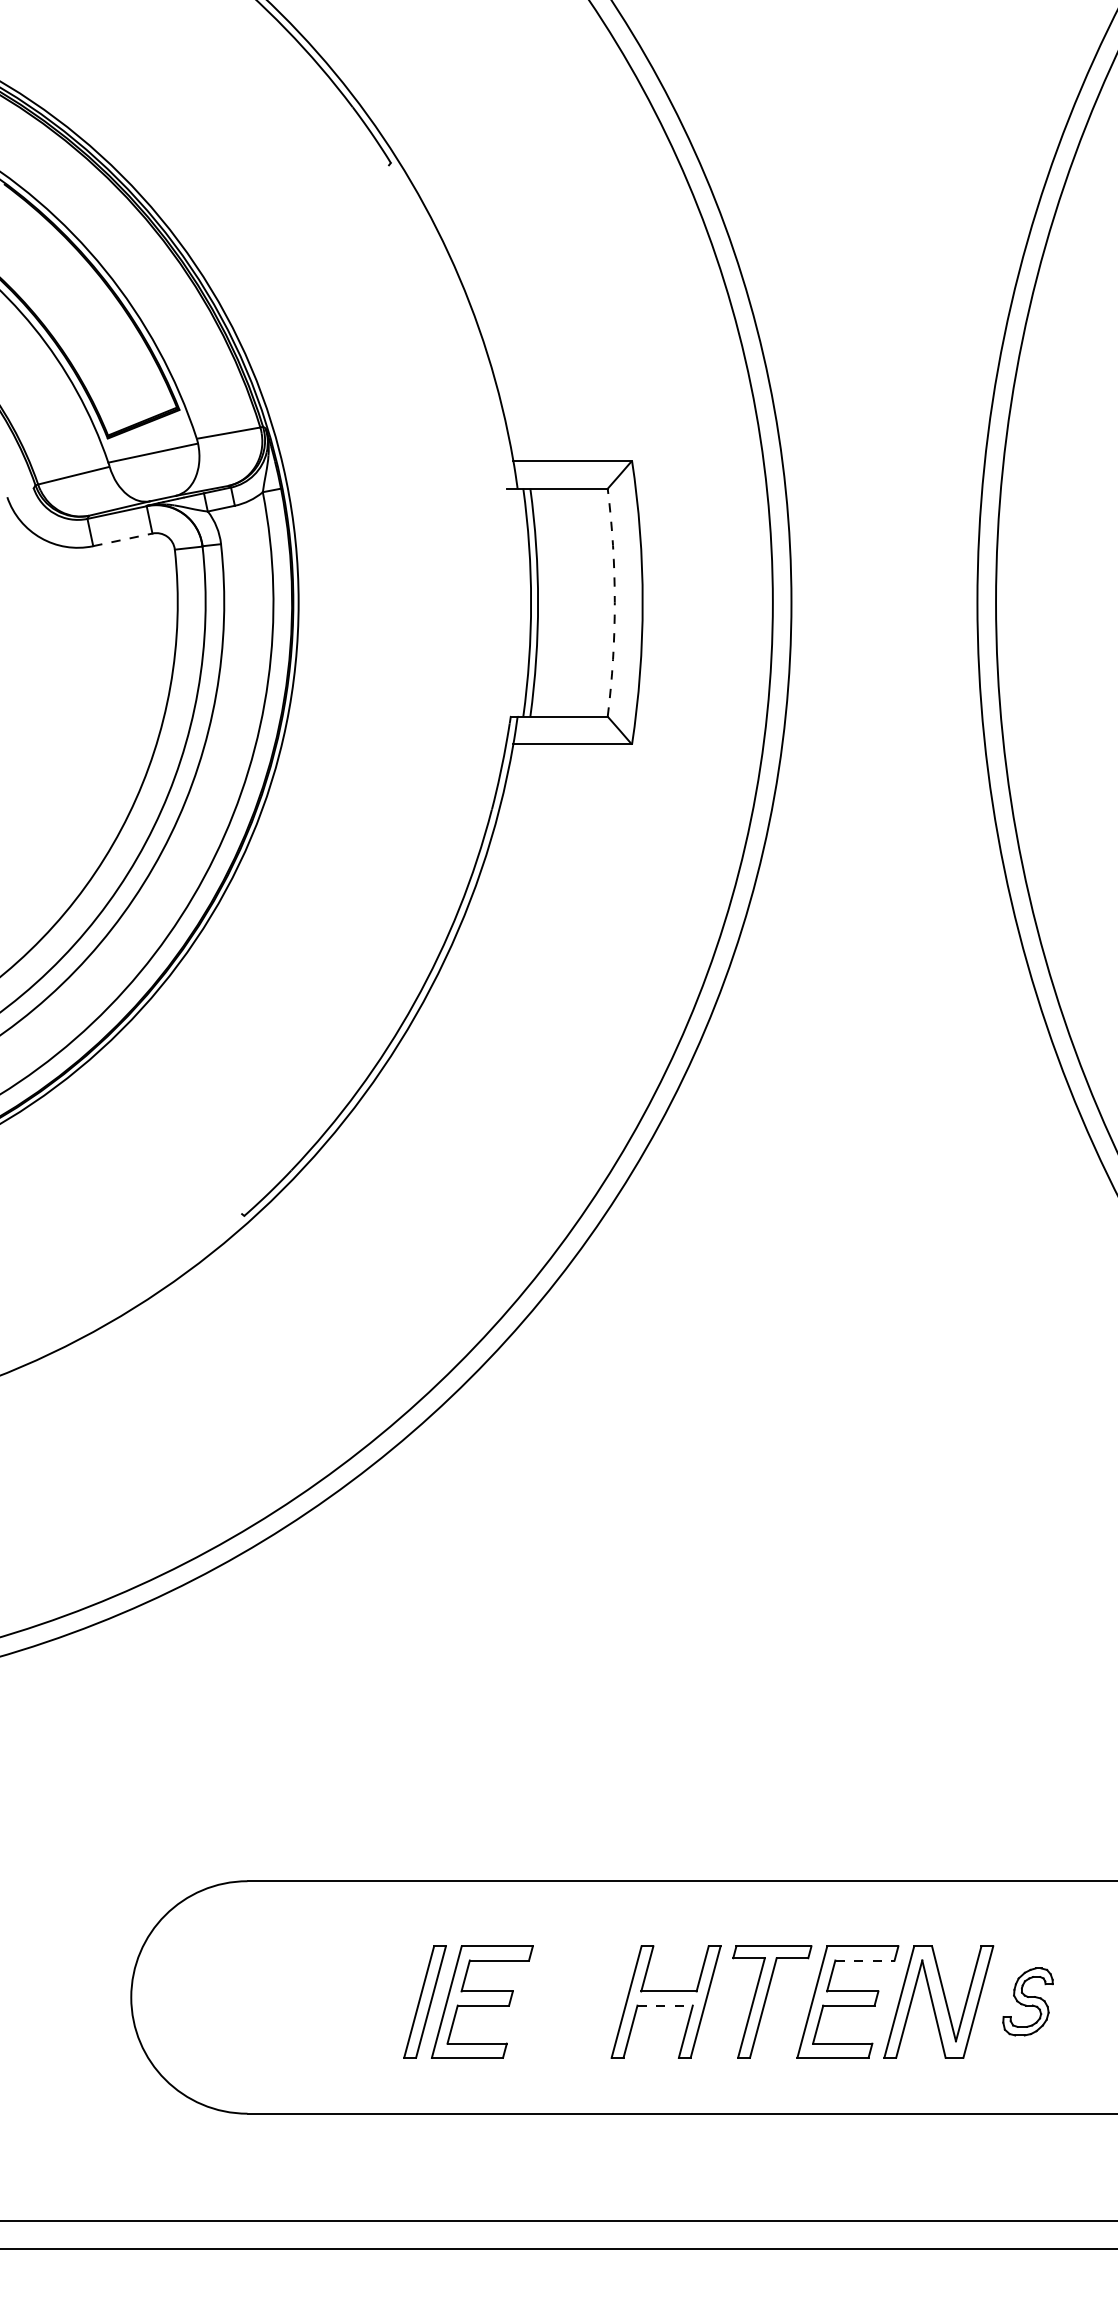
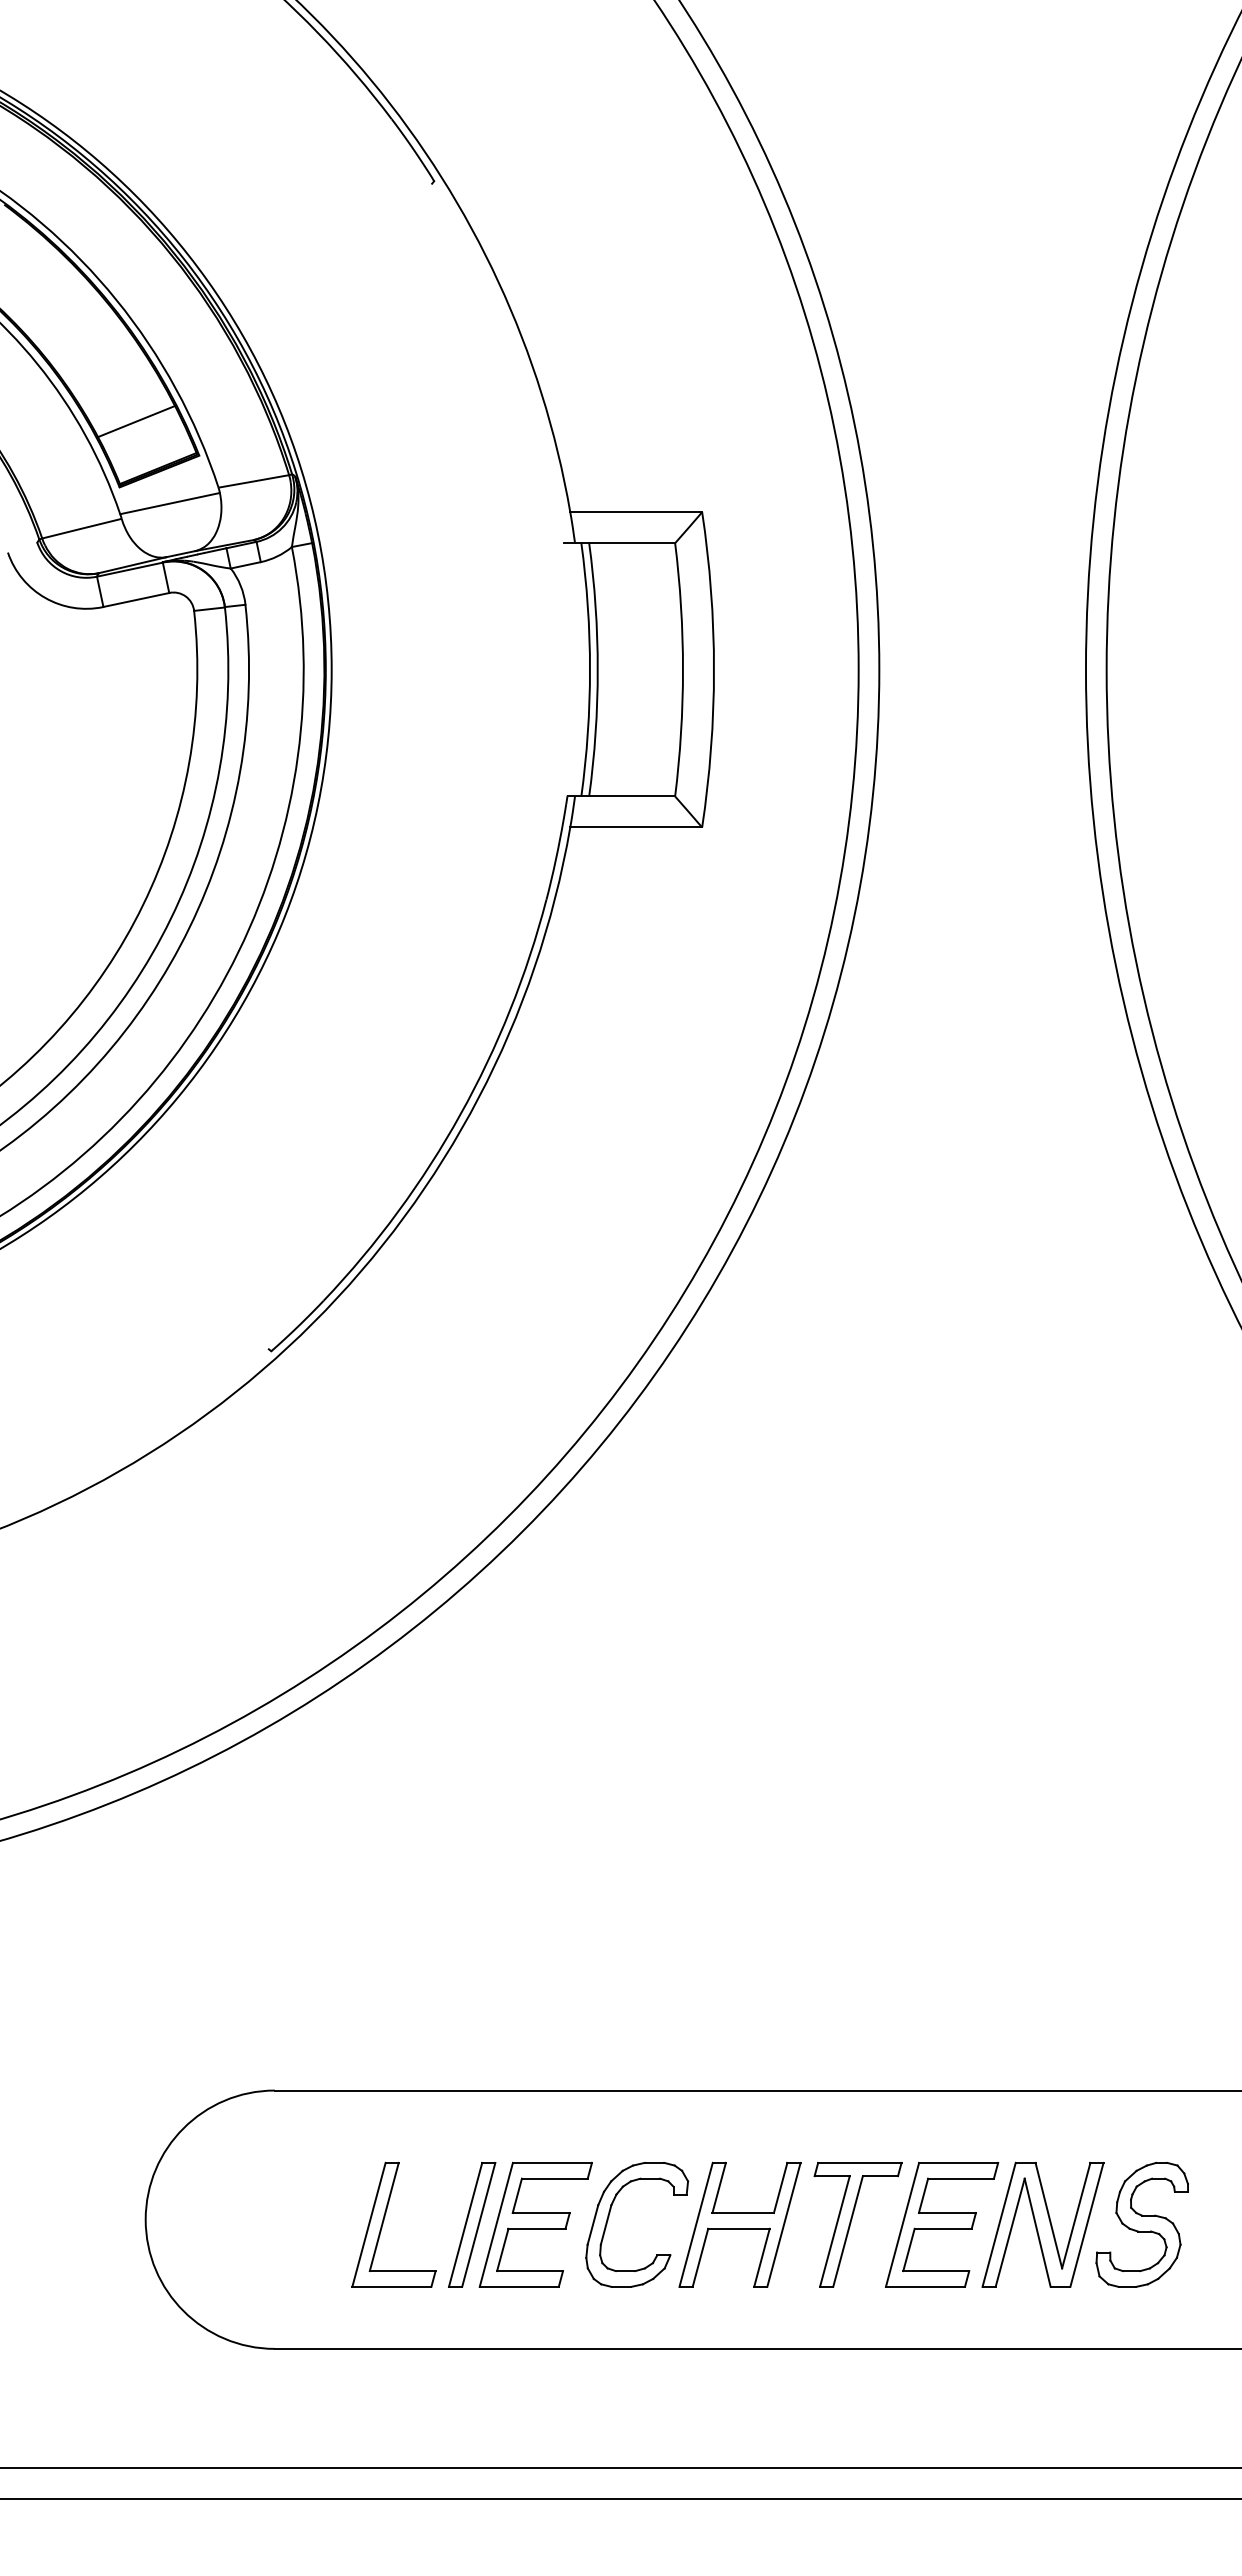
line: (122, 379) -> (136, 421), added
line: (122, 540) -> (136, 600), dashed -> solid
arc: (615, 602) -> (683, 669), dashed -> solid
line: (865, 1960) -> (961, 2178), dashed -> solid
part: (548, 1994) -> (609, 2216), added
part: (346, 1998) -> (384, 2220), added
part: (1027, 2001) -> (1141, 2224), size x1.67
line: (664, 2005) -> (738, 2228), dashed -> solid

